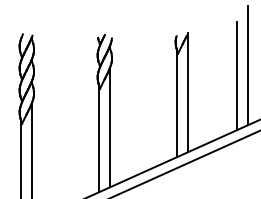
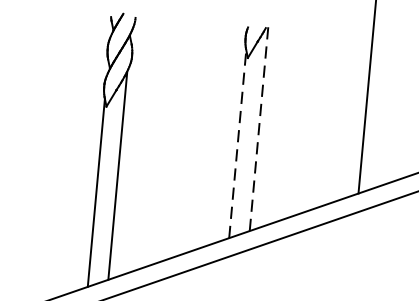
line: (236, 76) -> (346, 106), removed
line: (188, 92) -> (259, 127), solid -> dashed
line: (176, 103) -> (237, 144), solid -> dashed

